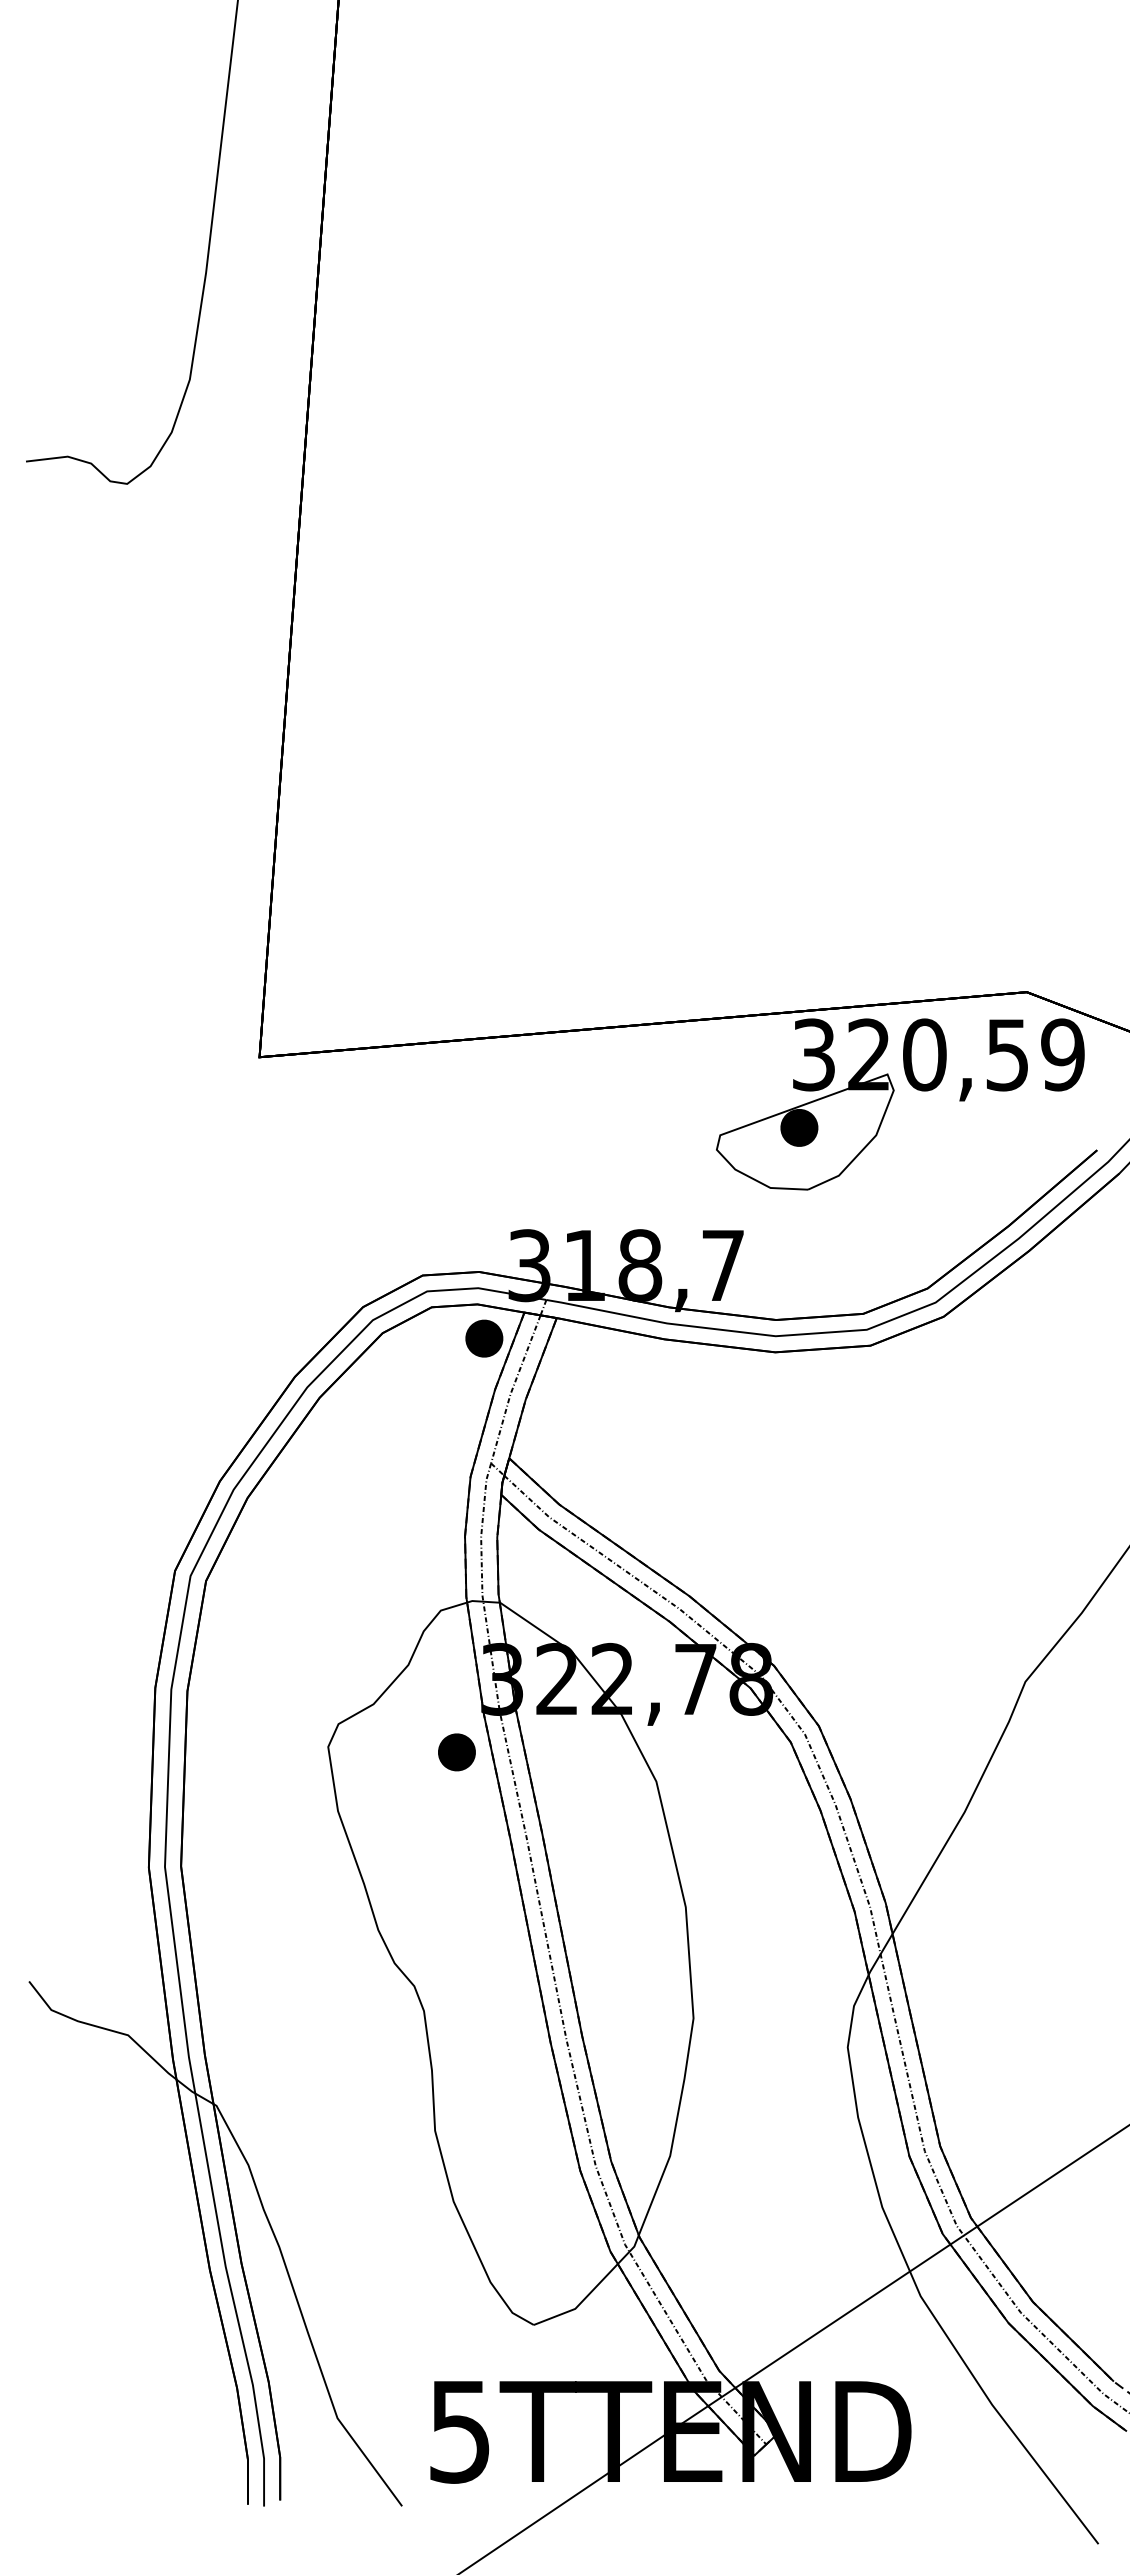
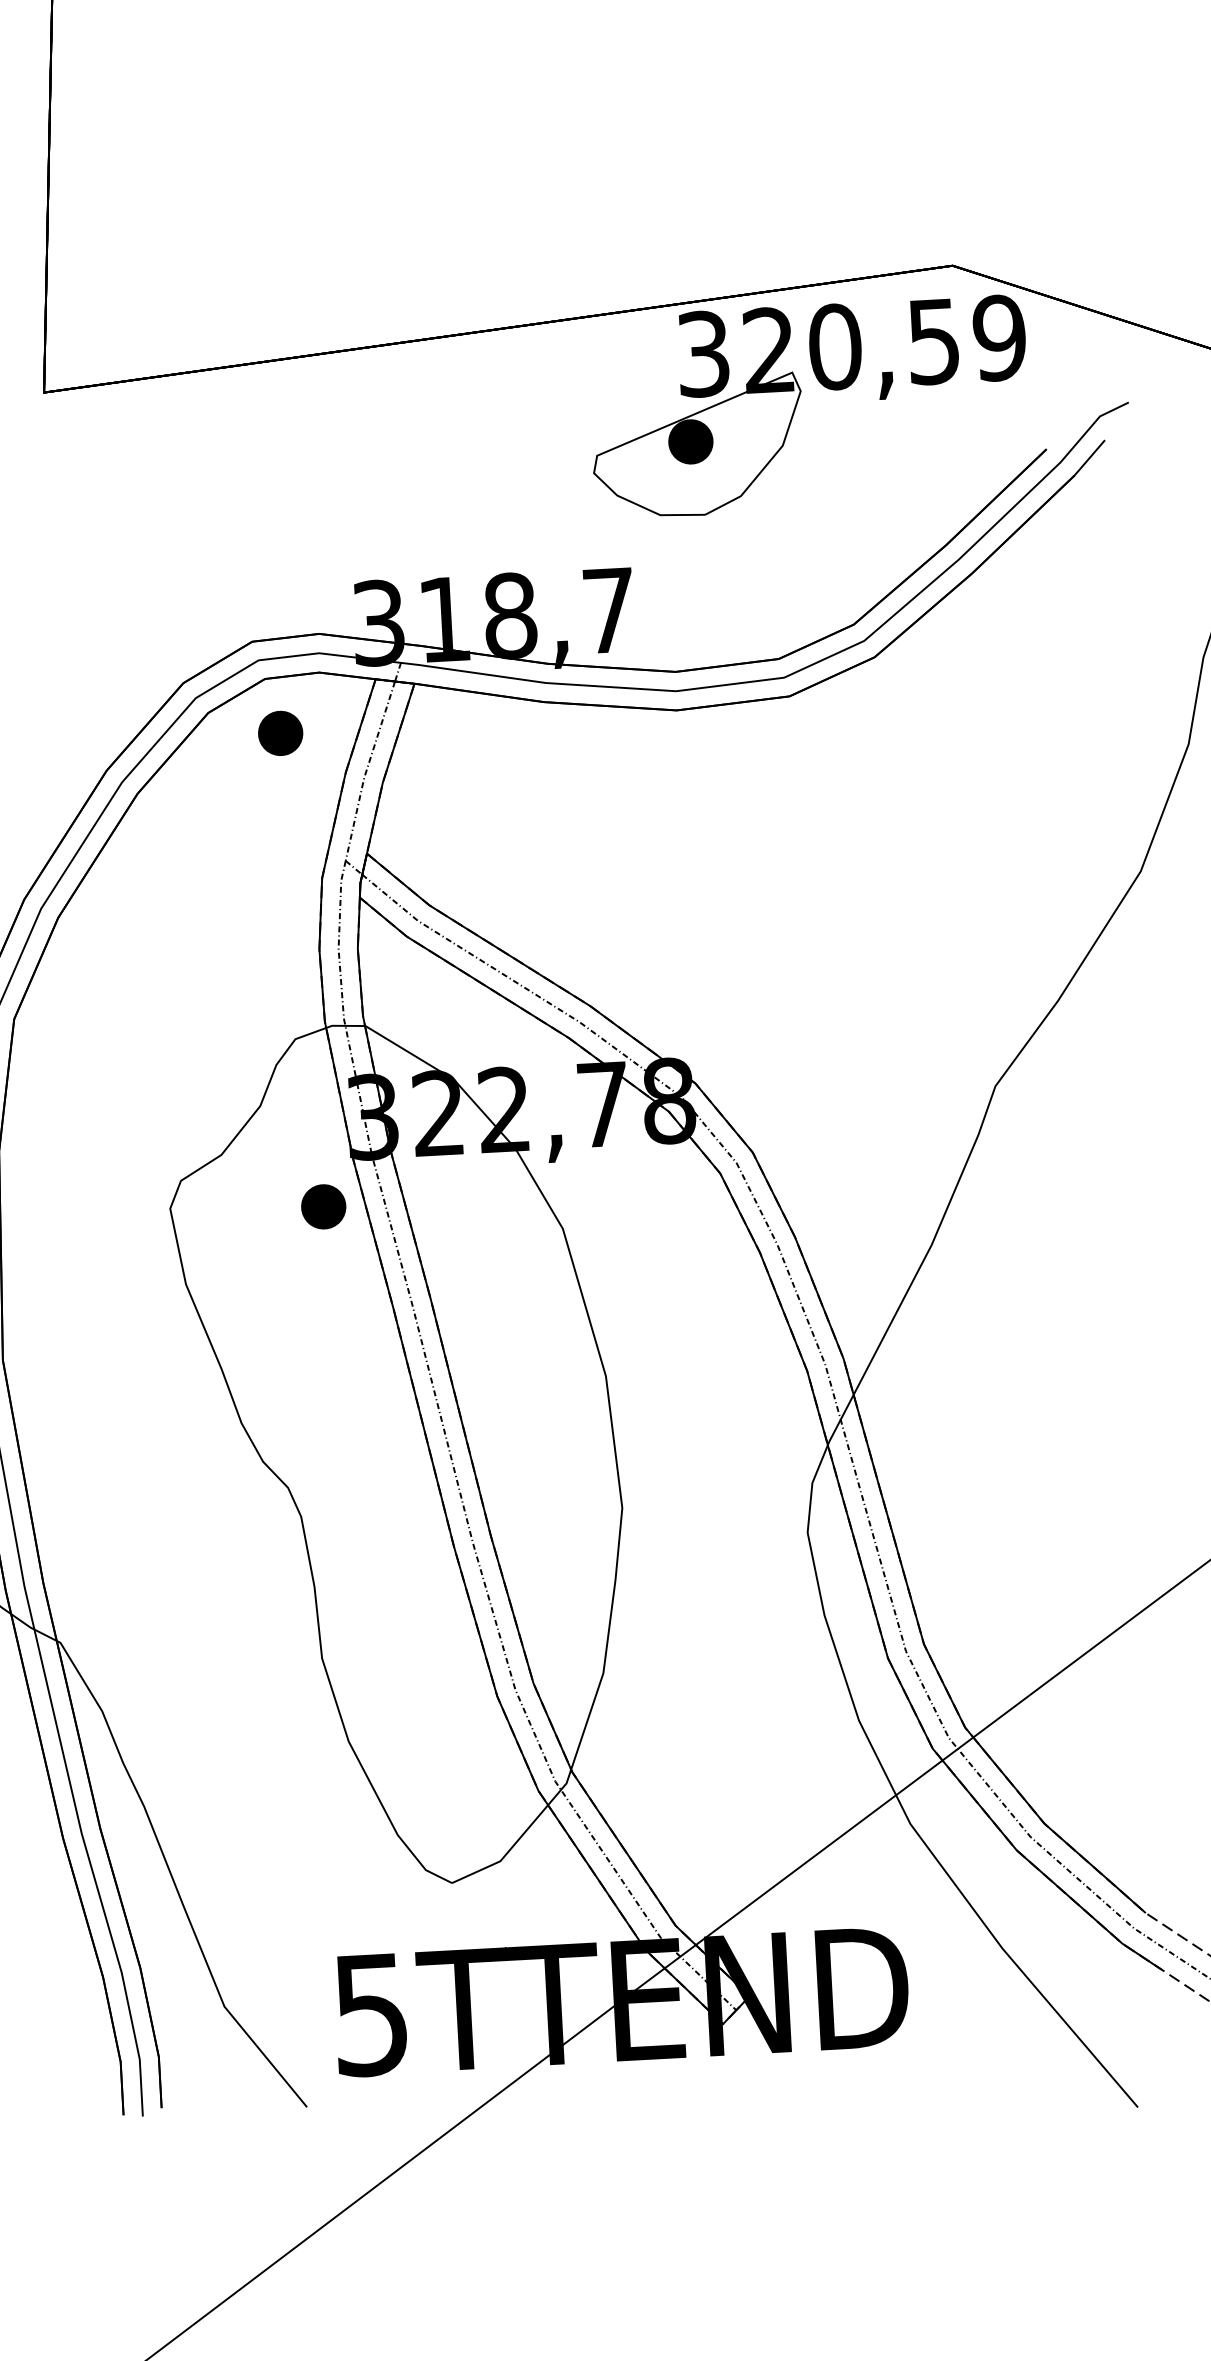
part: (484, 1338) -> (280, 733), moved

